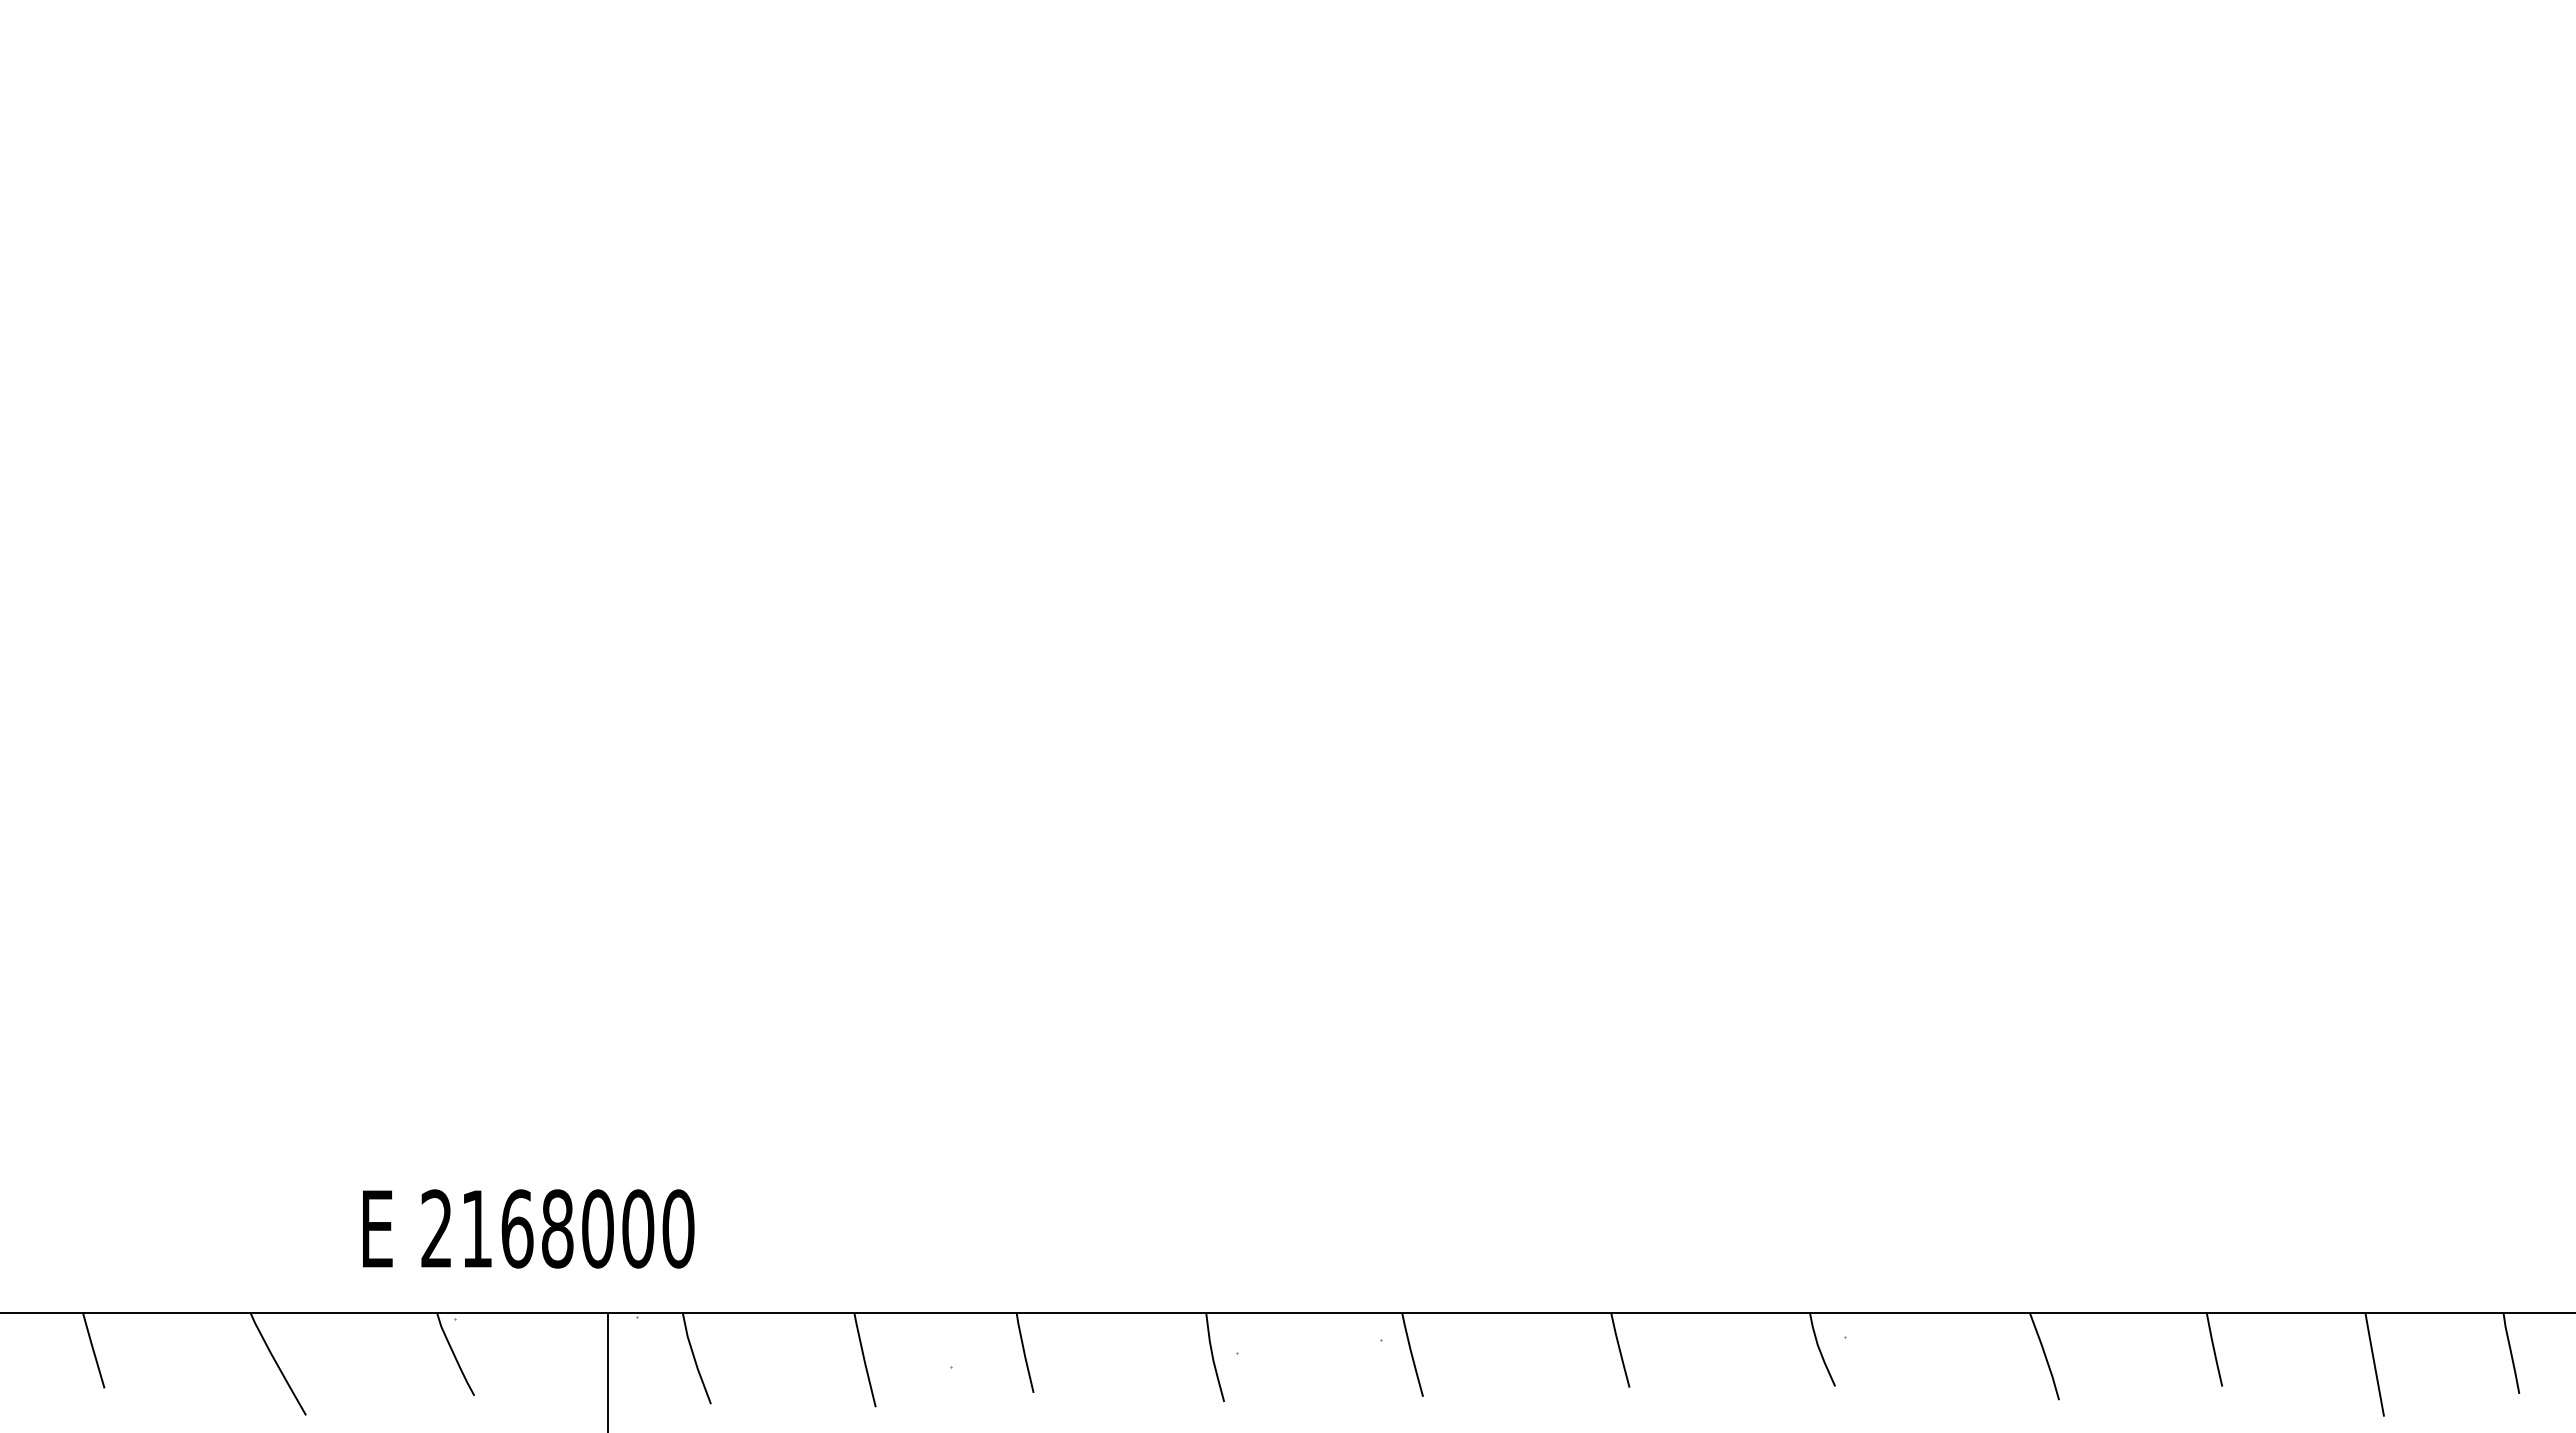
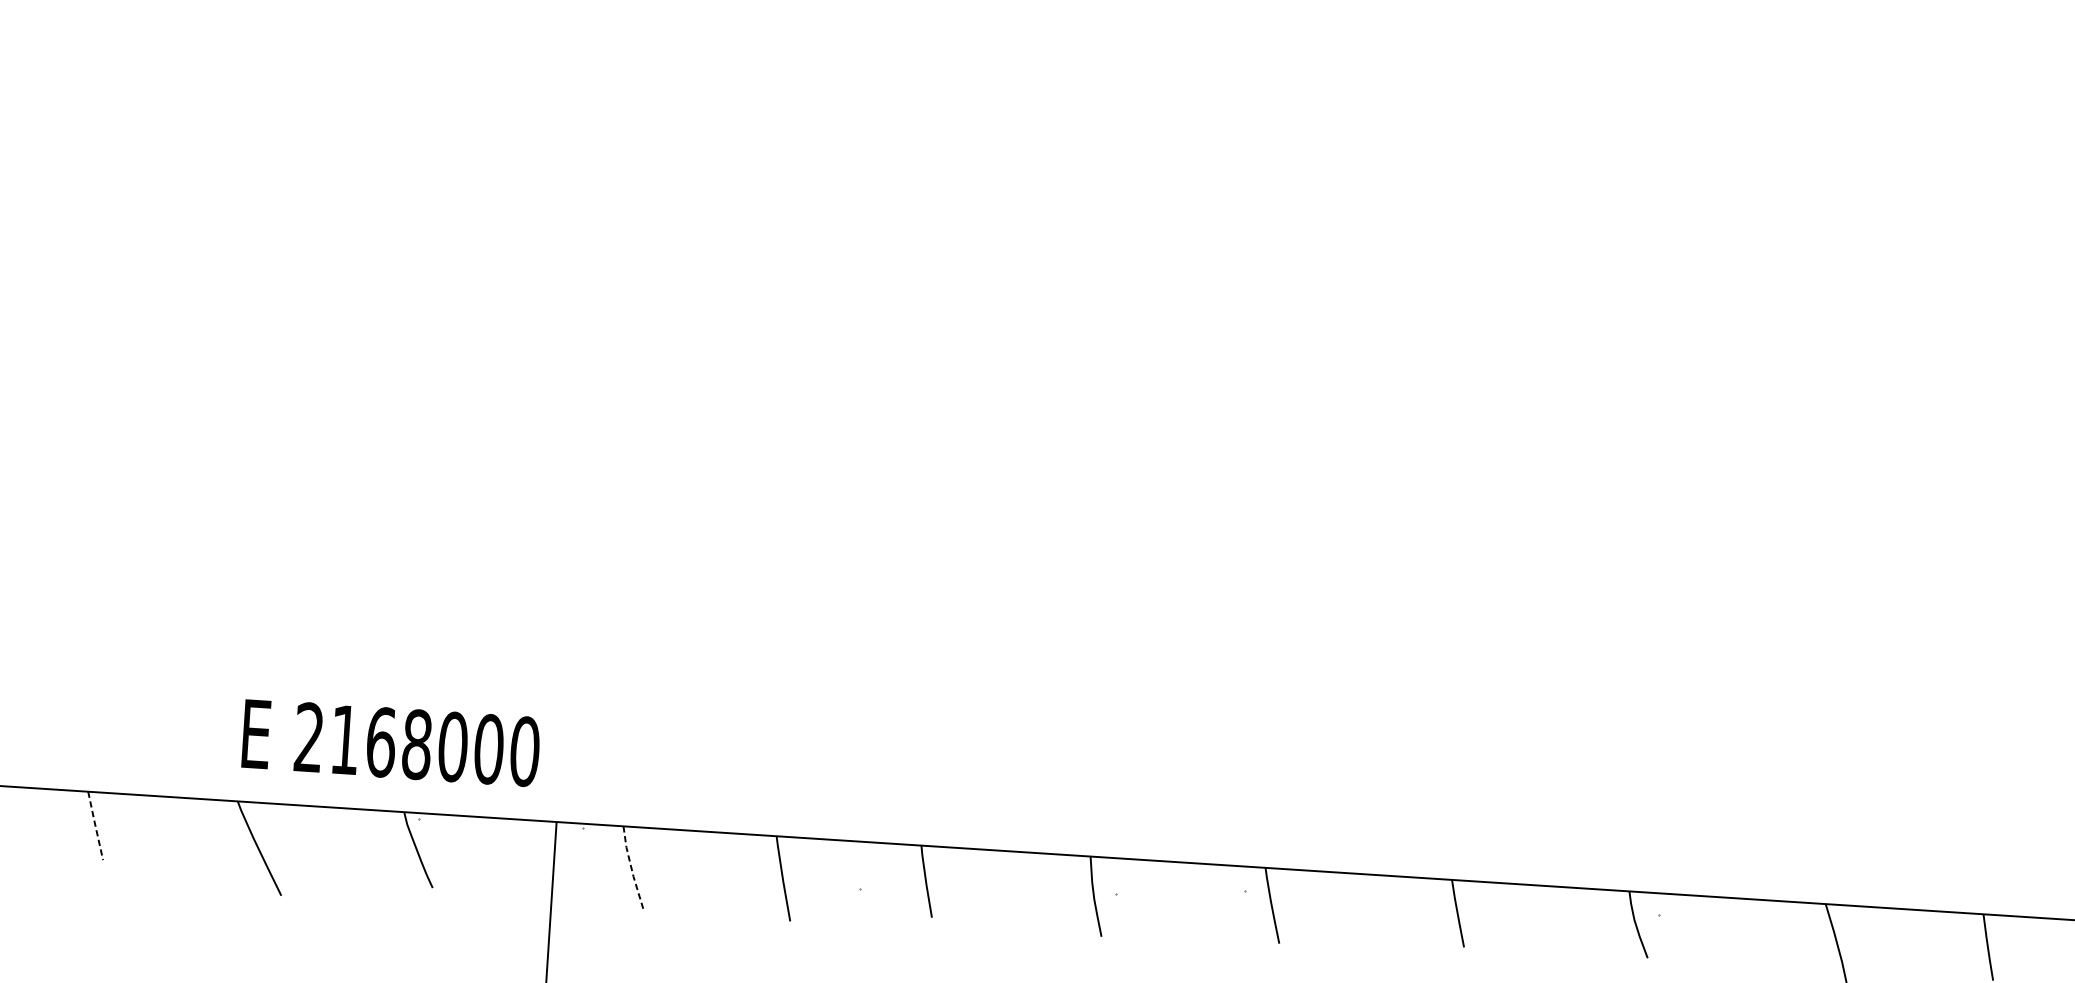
text: (528, 1228) -> (391, 742), moved
line: (93, 1350) -> (95, 825), solid -> dashed
line: (695, 1360) -> (632, 869), solid -> dashed

